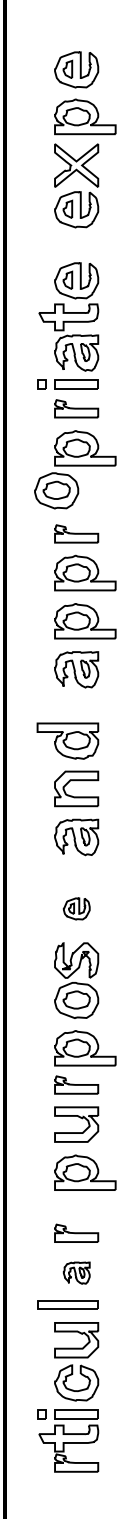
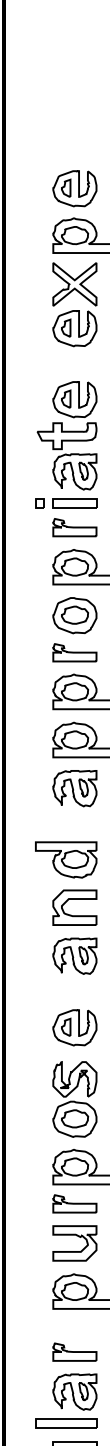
part: (56, 490) -> (74, 615), moved
part: (76, 908) -> (74, 1027), size x1.67
part: (76, 1272) -> (74, 1391), size x1.67

